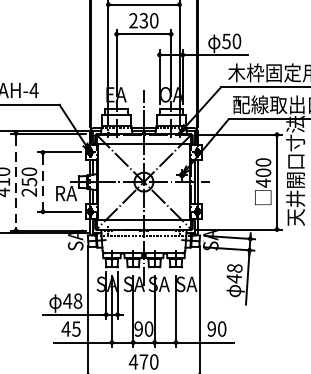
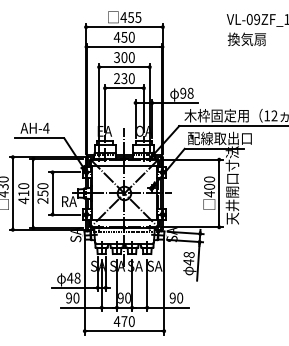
text: (231, 40) -> (186, 92), 50 -> 98
line: (16, 182) -> (33, 193), dashed -> solid
line: (42, 182) -> (52, 193), dashed -> solid
text: (70, 328) -> (72, 297), 45 -> 90

